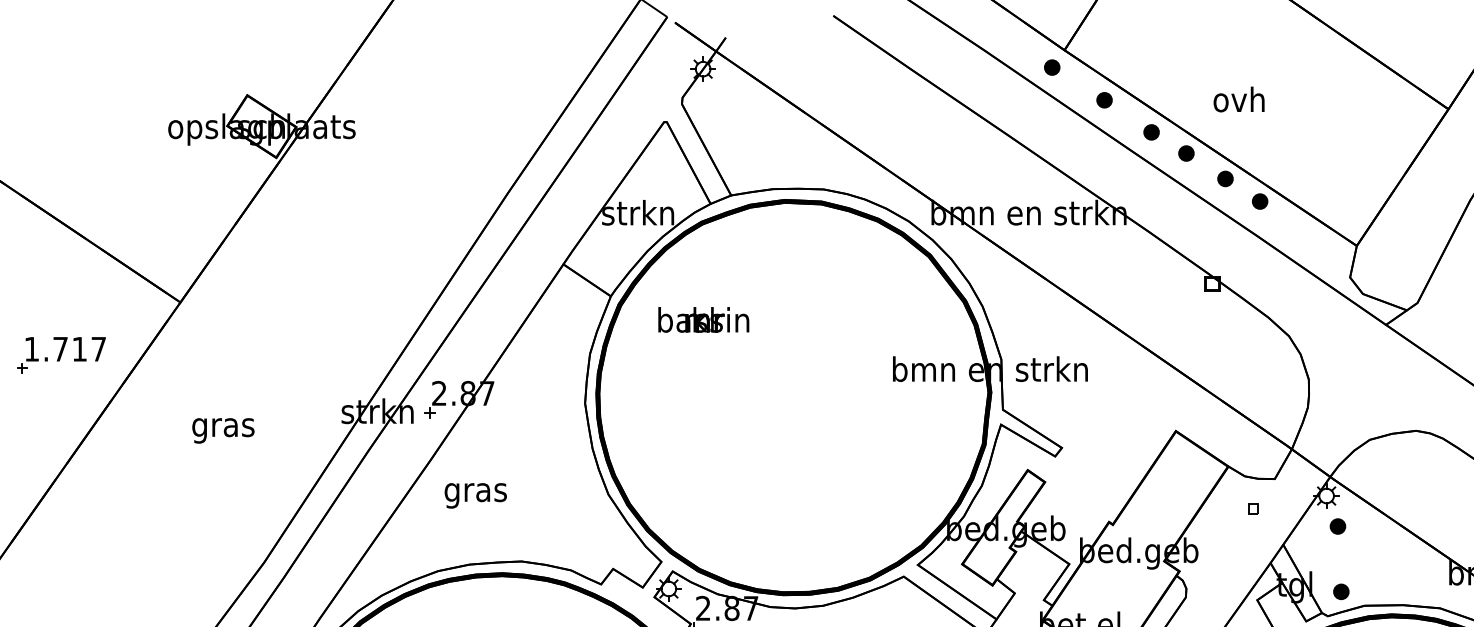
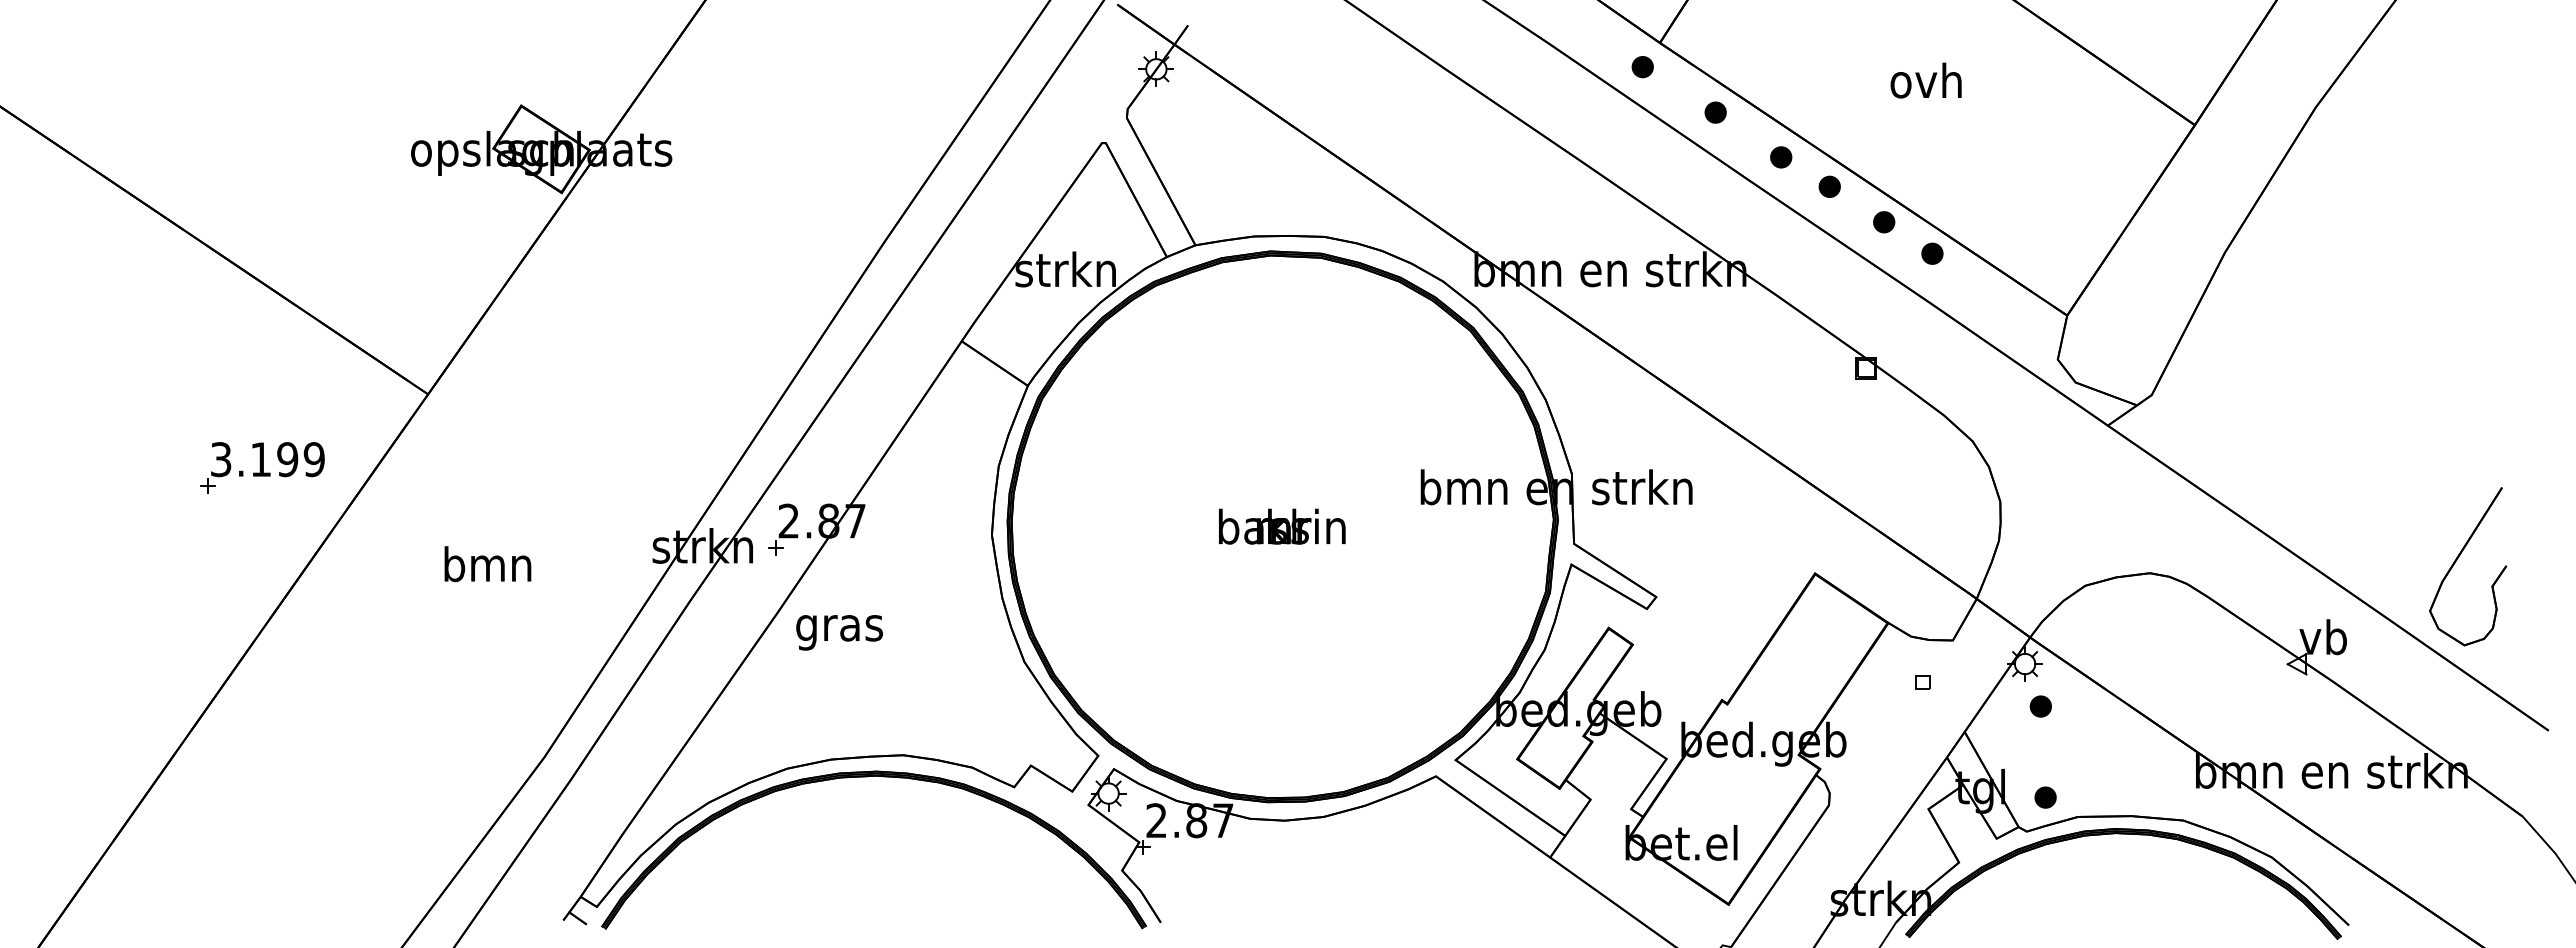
text: (1238, 99) -> (1925, 80), moved
text: (703, 319) -> (1282, 526), moved
text: (65, 349) -> (267, 459), 1.717 -> 3.199
text: (223, 427) -> (487, 568), gras -> bmn
text: (475, 495) -> (839, 632), moved

